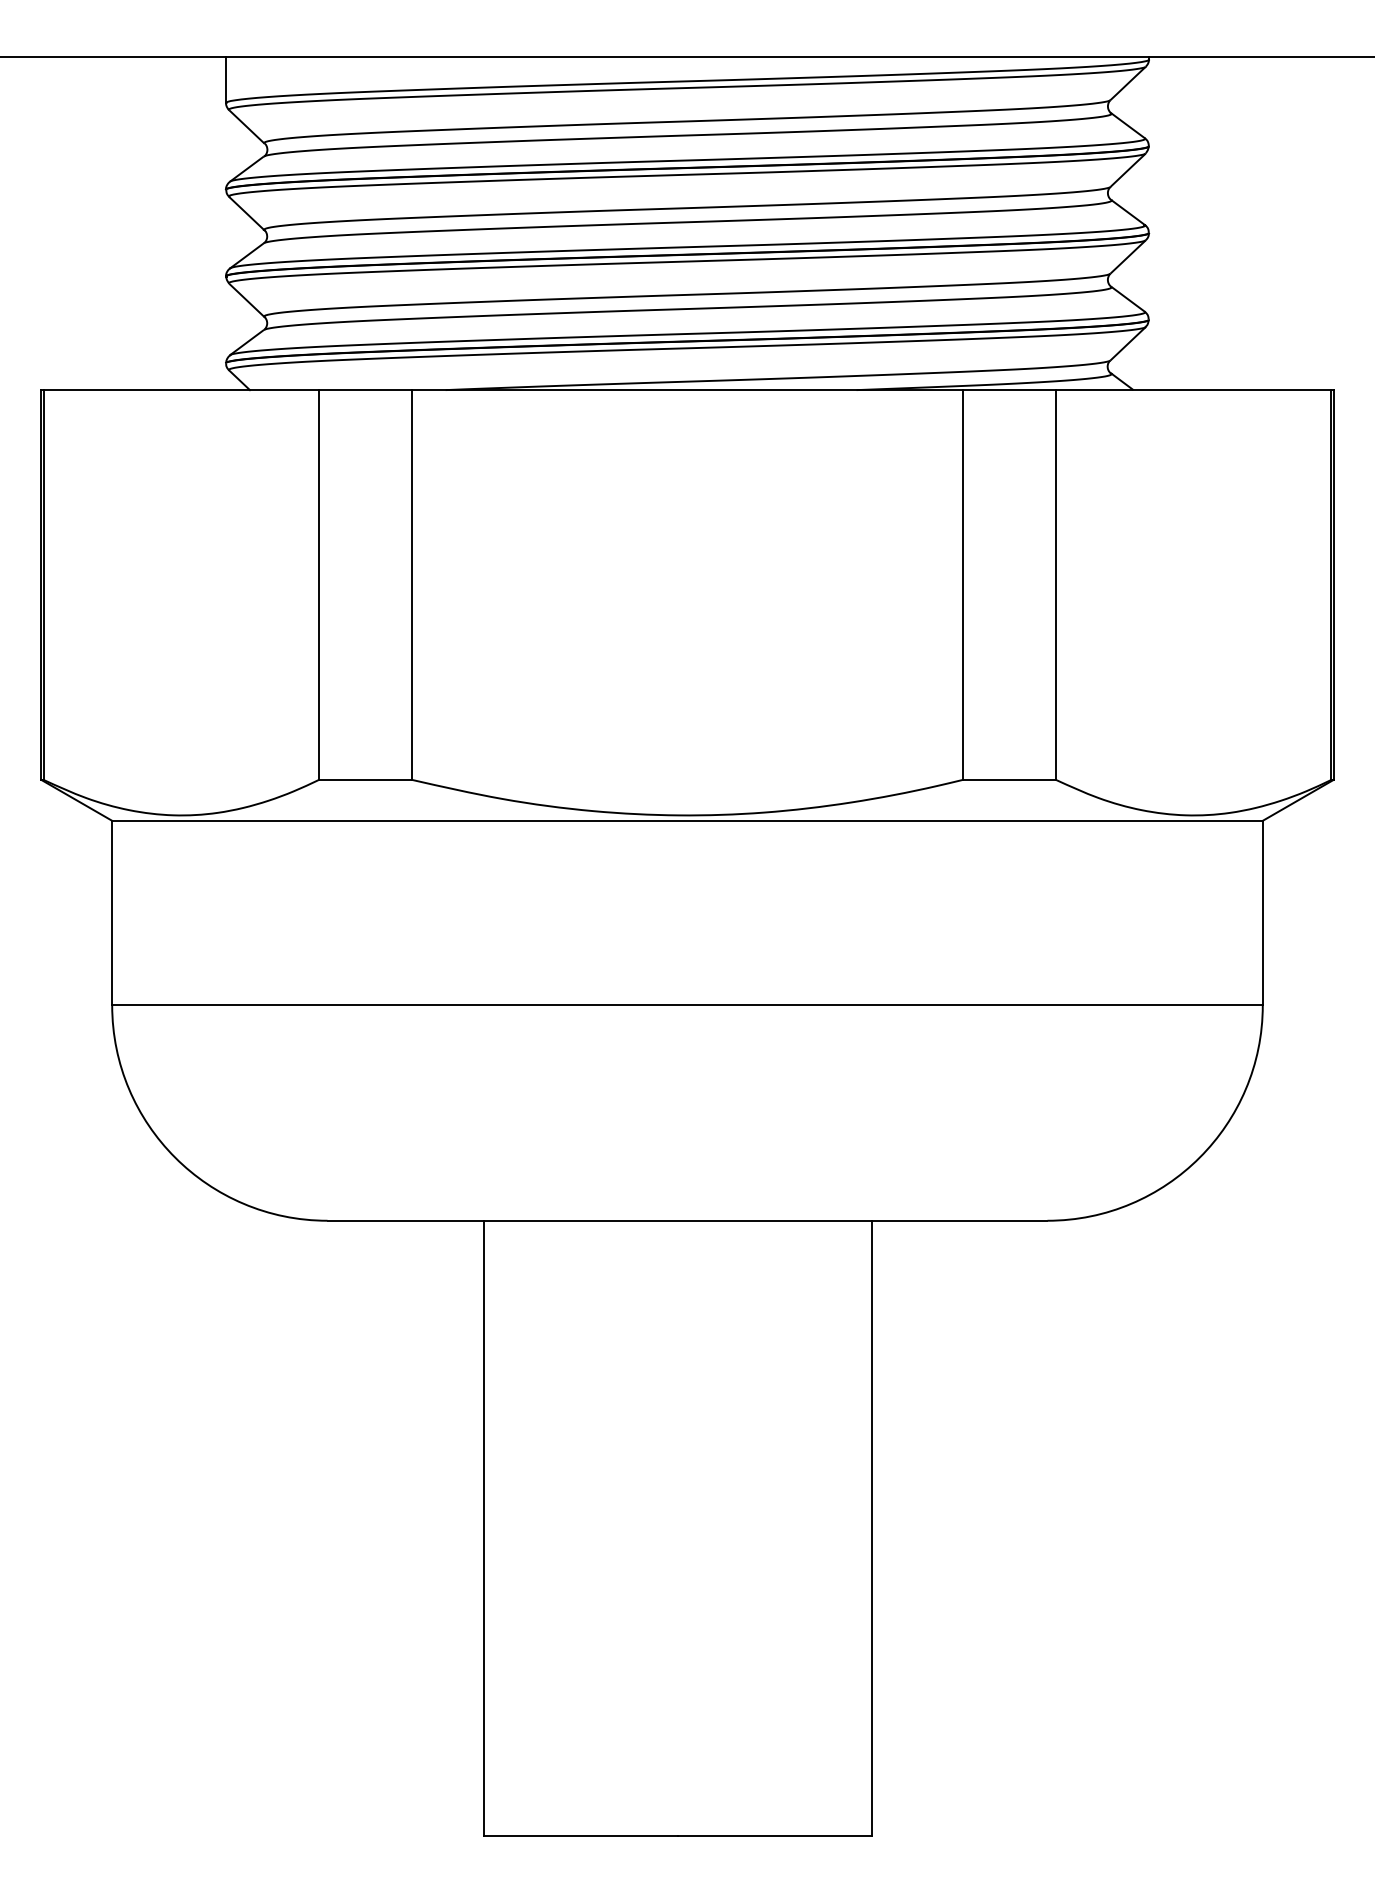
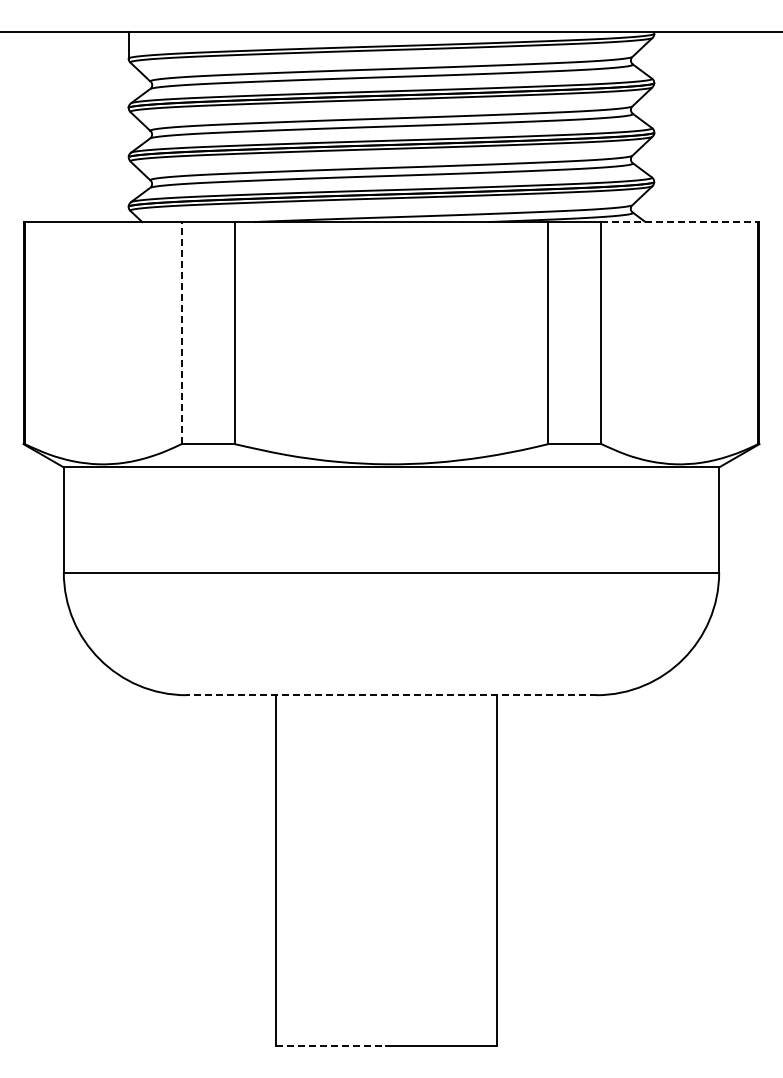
line: (1194, 390) -> (680, 222), solid -> dashed
line: (318, 583) -> (181, 332), solid -> dashed
line: (687, 1221) -> (391, 695), solid -> dashed
line: (582, 1835) -> (331, 1045), solid -> dashed

